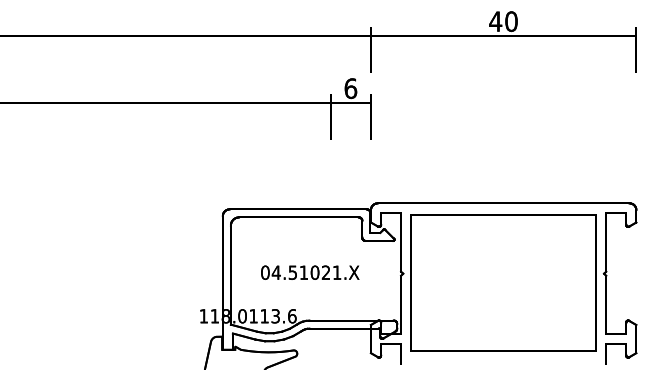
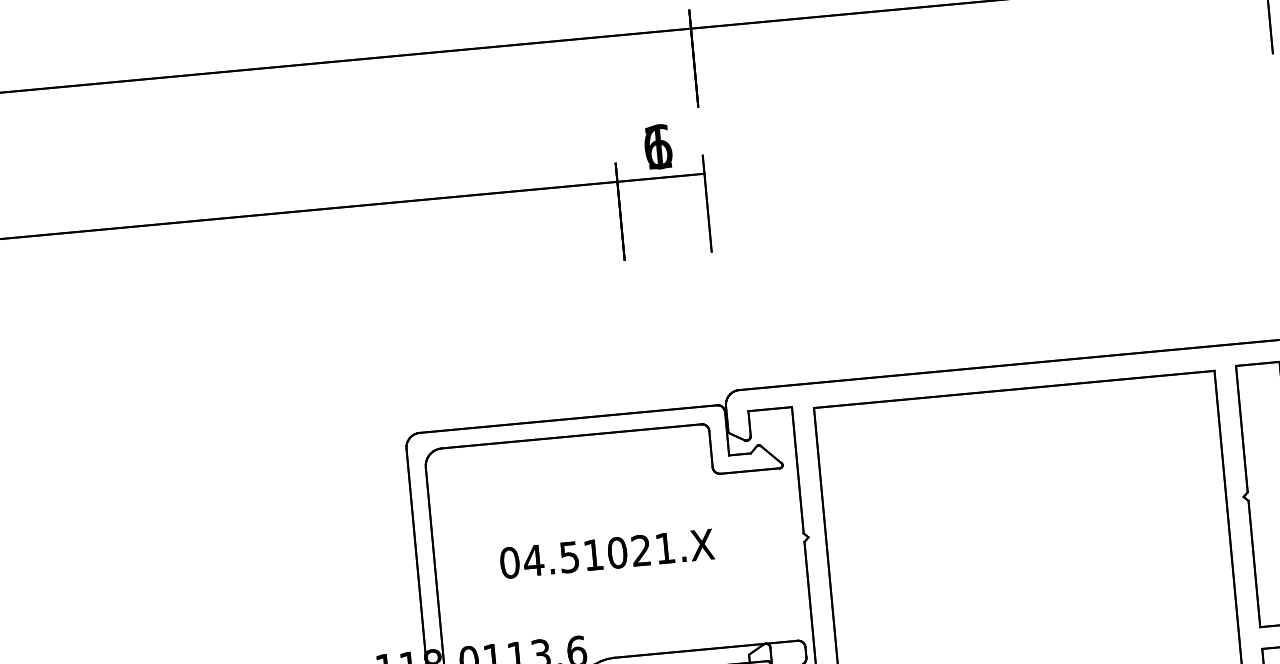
text: (350, 88) -> (657, 146), 6 -> 1

